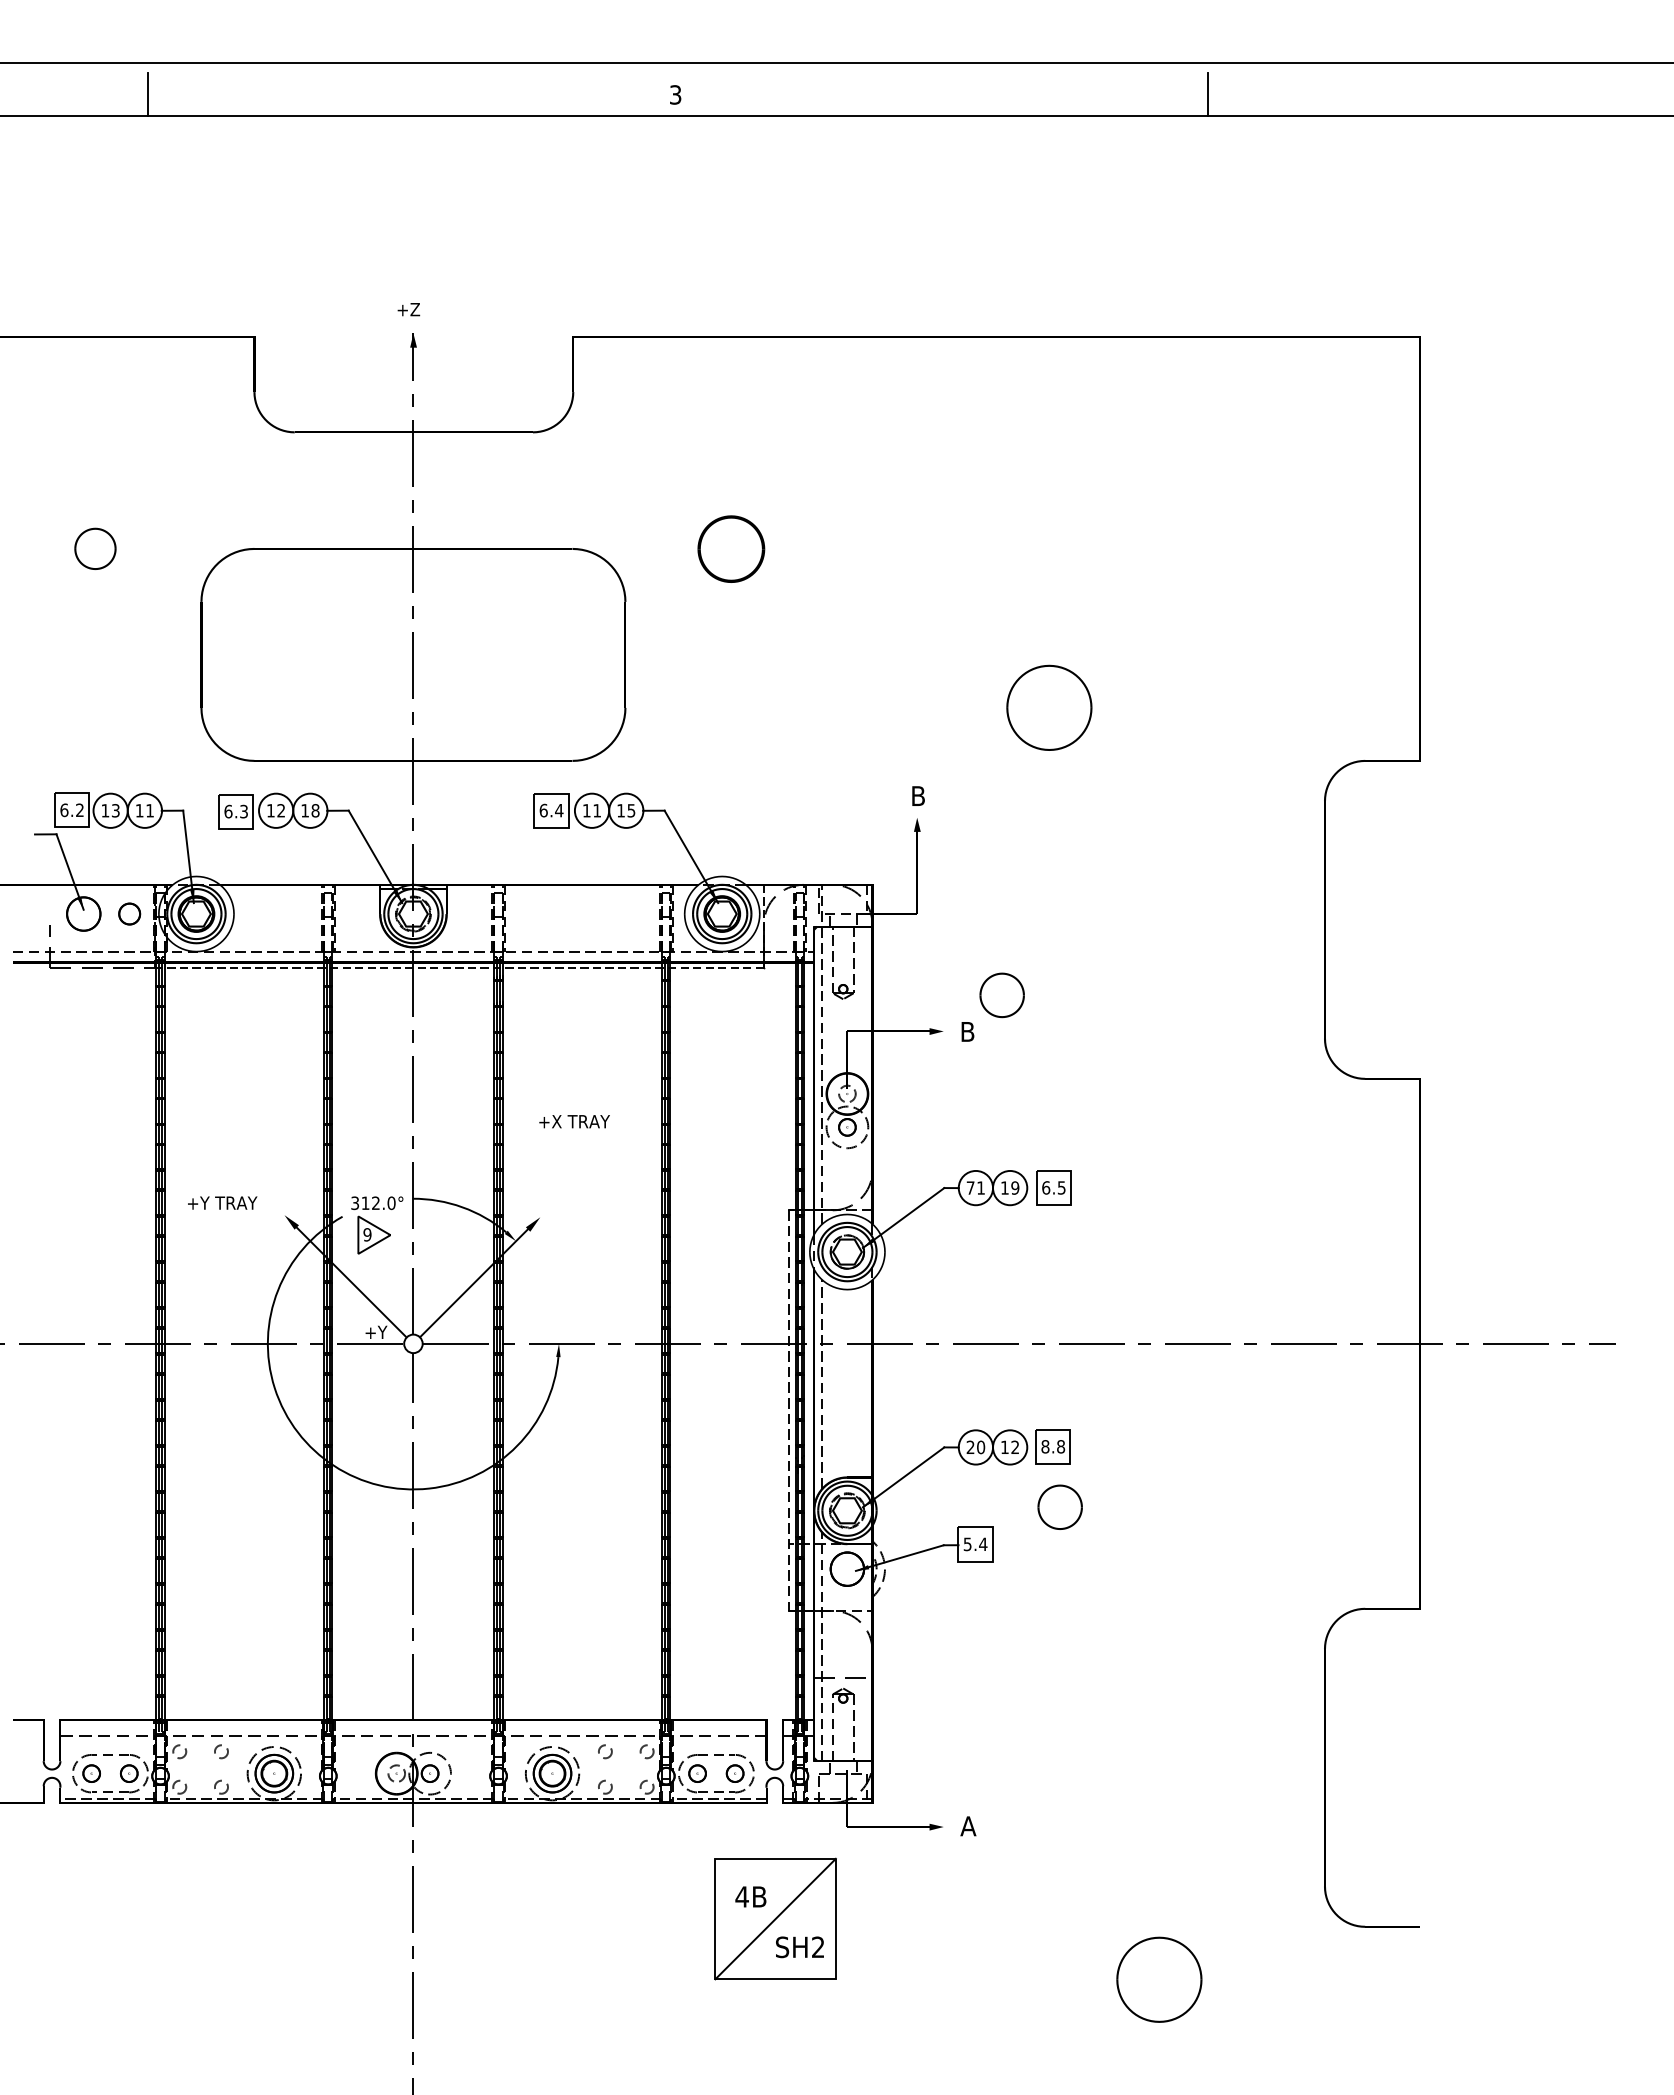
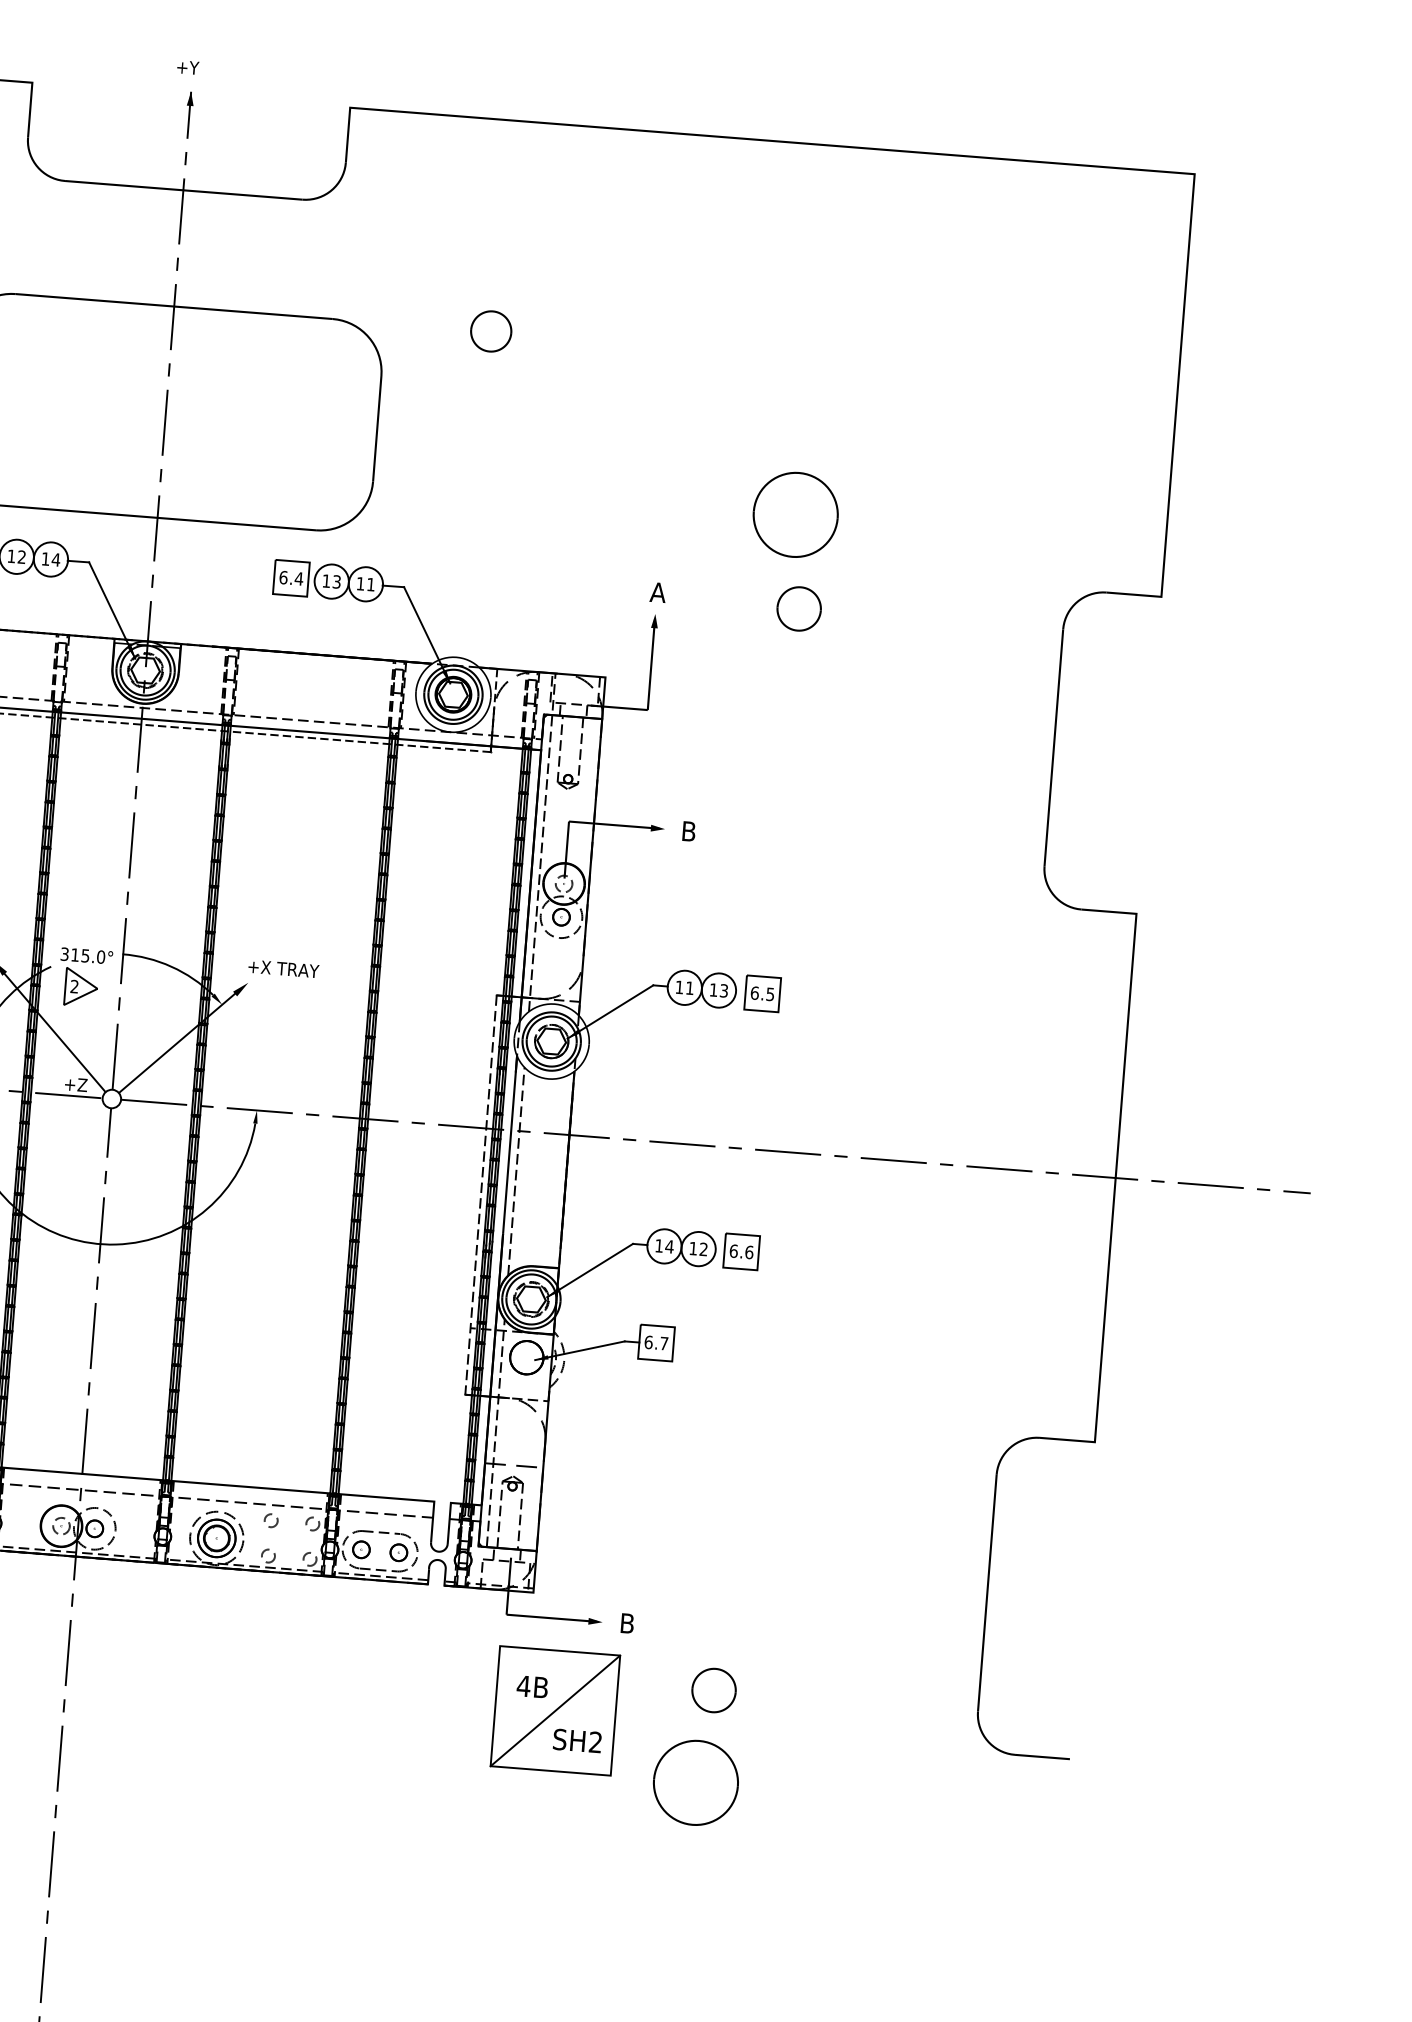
text: (414, 309) -> (194, 67), +Z -> +Y
part: (731, 548) -> (491, 331), size x0.62
text: (918, 795) -> (658, 591), B -> A
text: (315, 810) -> (56, 559), 18 -> 14
text: (597, 810) -> (337, 581), 11 -> 13
text: (631, 810) -> (371, 584), 15 -> 11
part: (1001, 995) -> (798, 609), moved
text: (574, 1121) -> (283, 968), moved
text: (970, 1187) -> (679, 986), 71 -> 11
text: (1015, 1187) -> (724, 990), 19 -> 13
text: (375, 1203) -> (85, 956), 312.0° -> 315.0°
text: (367, 1234) -> (74, 986), 9 -> 2
text: (382, 1331) -> (81, 1084), +Y -> +Z
text: (1053, 1446) -> (741, 1251), 8.8 -> 6.6
text: (975, 1447) -> (664, 1246), 20 -> 14
part: (1059, 1506) -> (713, 1689), moved
text: (975, 1544) -> (656, 1343), 5.4 -> 6.7
text: (968, 1826) -> (627, 1623), A -> B
part: (775, 1918) -> (555, 1710), moved
part: (1159, 1979) -> (696, 1782), moved

